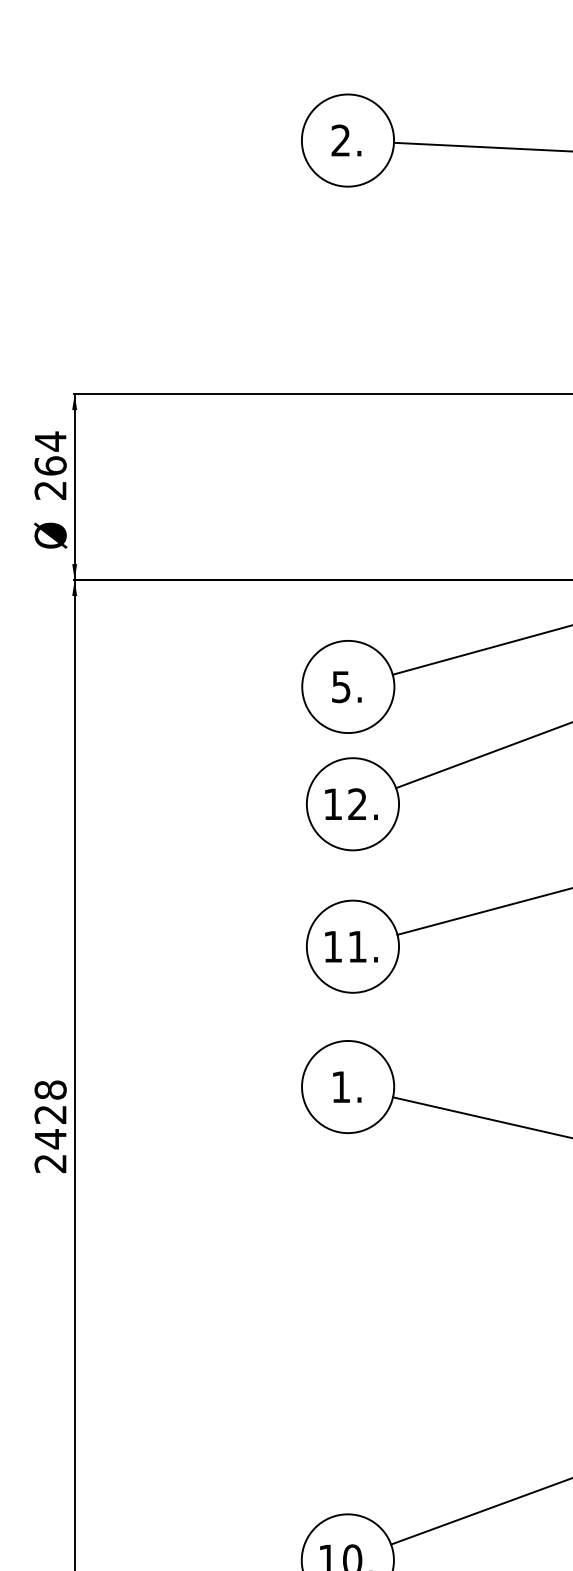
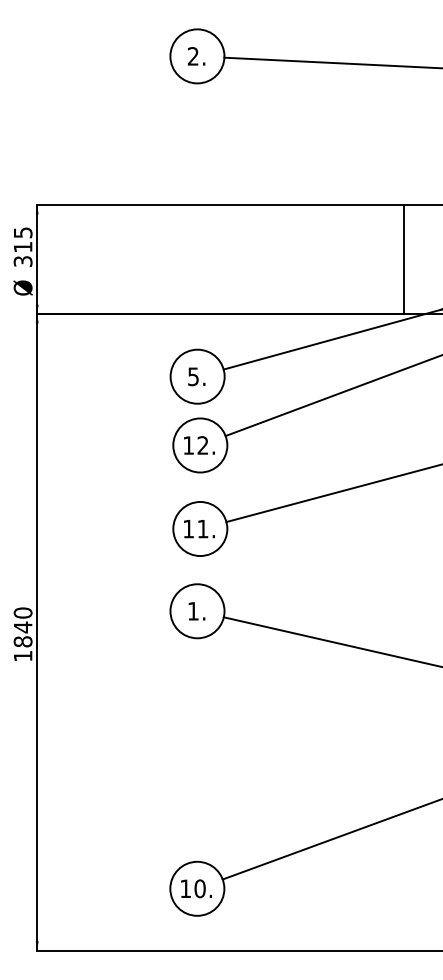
text: (49, 464) -> (22, 246), 264 -> 315
text: (49, 1126) -> (22, 634), 2428 -> 1840

